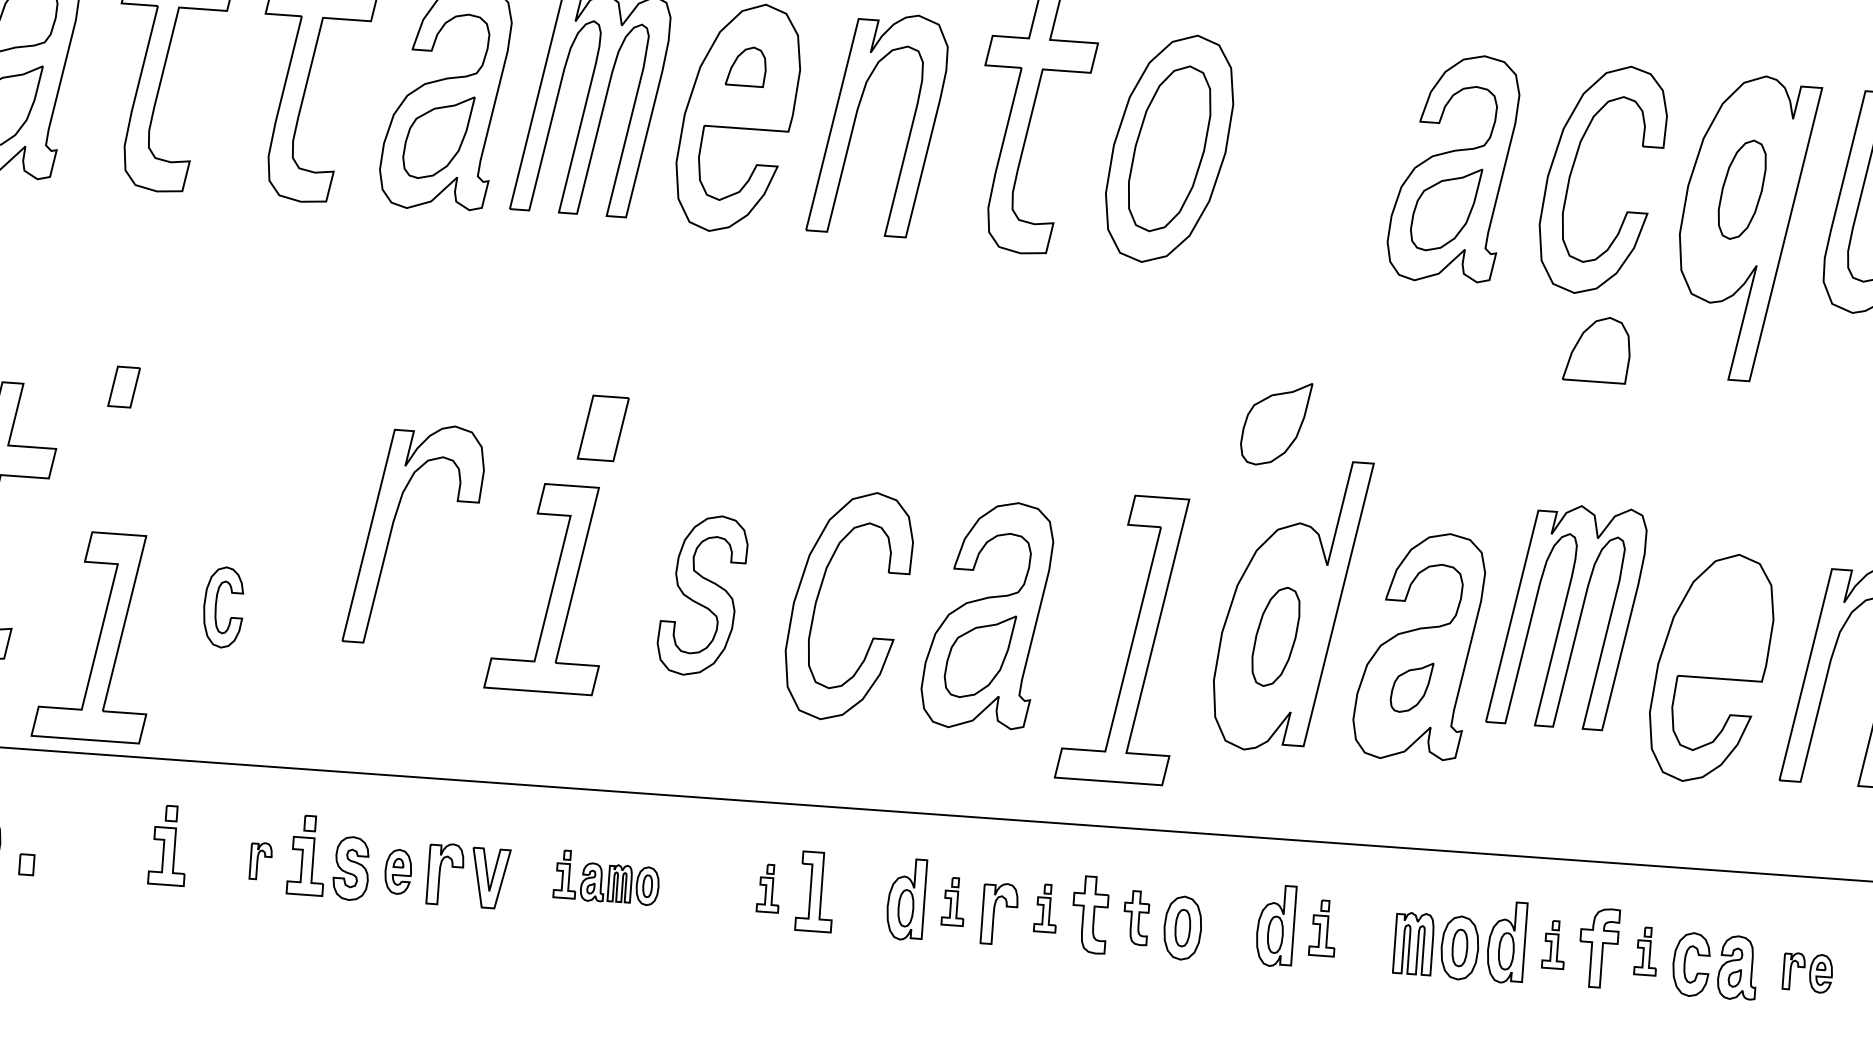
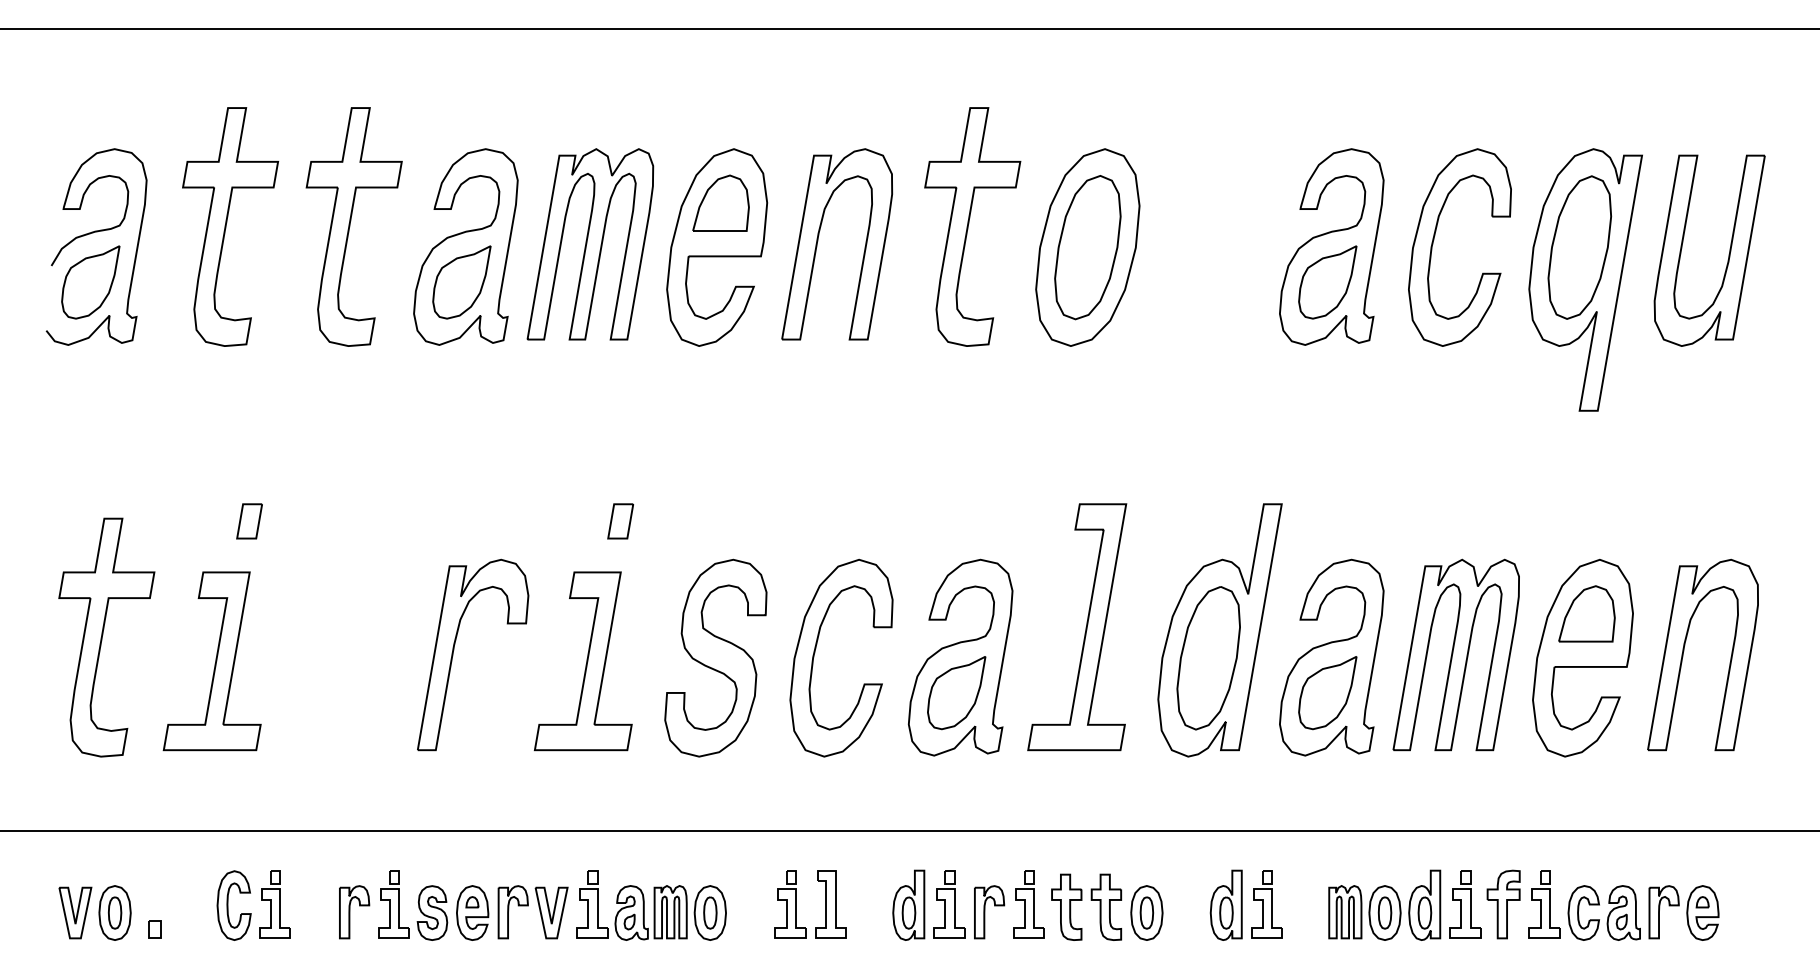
part: (745, 65) -> (720, 202), size x1.67
part: (1741, 189) -> (1579, 247), size x1.67
part: (1596, 348) -> (1586, 613), moved
part: (123, 387) -> (249, 521), moved
part: (1275, 424) -> (1195, 476), removed
part: (602, 428) -> (620, 521), size x0.62
part: (393, 528) -> (454, 650), moved
part: (702, 594) -> (715, 657), size x1.43
part: (222, 607) -> (233, 905), moved
part: (1566, 615) -> (1455, 654), moved
part: (94, 636) -> (211, 661), moved
part: (1275, 637) -> (1208, 658), size x1.67
part: (1131, 639) -> (1085, 627), moved
part: (1411, 687) -> (1327, 693), size x1.67
part: (260, 861) -> (354, 912), size x1.67
part: (398, 871) -> (472, 912), size x1.43
part: (606, 878) -> (651, 905), size x1.67
part: (768, 888) -> (790, 904), size x1.67
part: (953, 901) -> (949, 904), size x1.67
part: (1045, 908) -> (1028, 904), size x1.67
part: (1136, 917) -> (1106, 906), size x1.43
part: (1322, 928) -> (1266, 904), size x1.43
part: (1554, 944) -> (1465, 904), size x1.67
part: (1646, 951) -> (1544, 904), size x1.67
part: (1807, 972) -> (1683, 912), size x1.67

